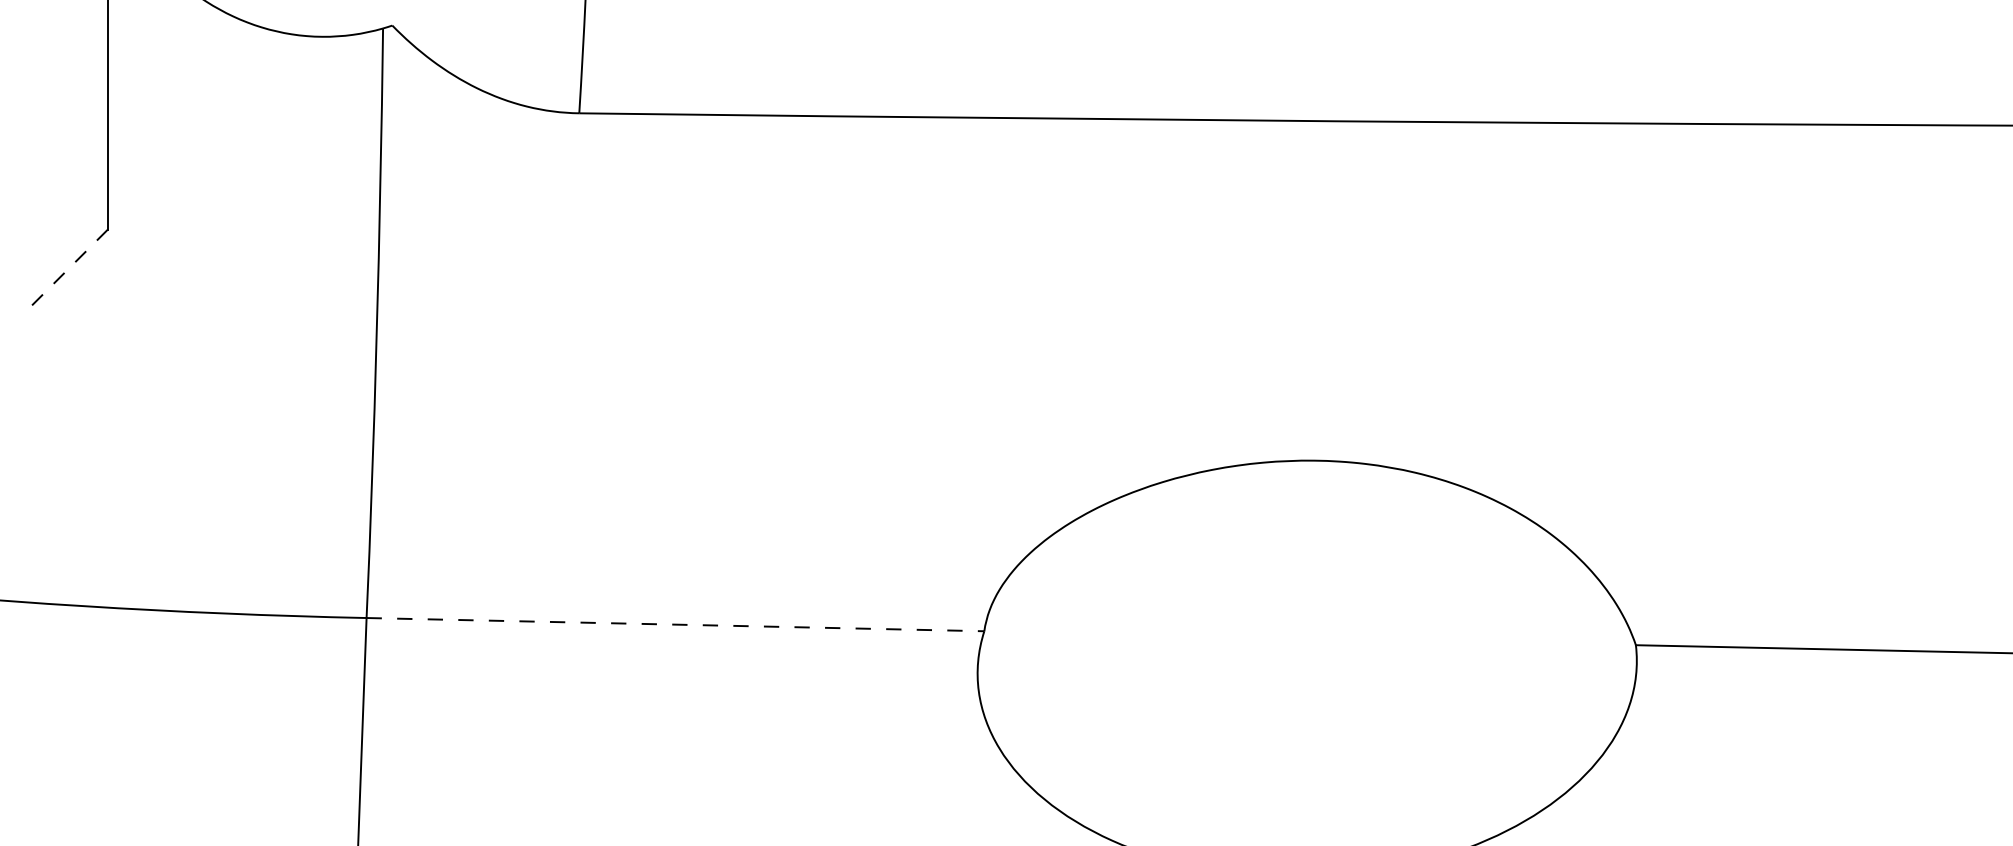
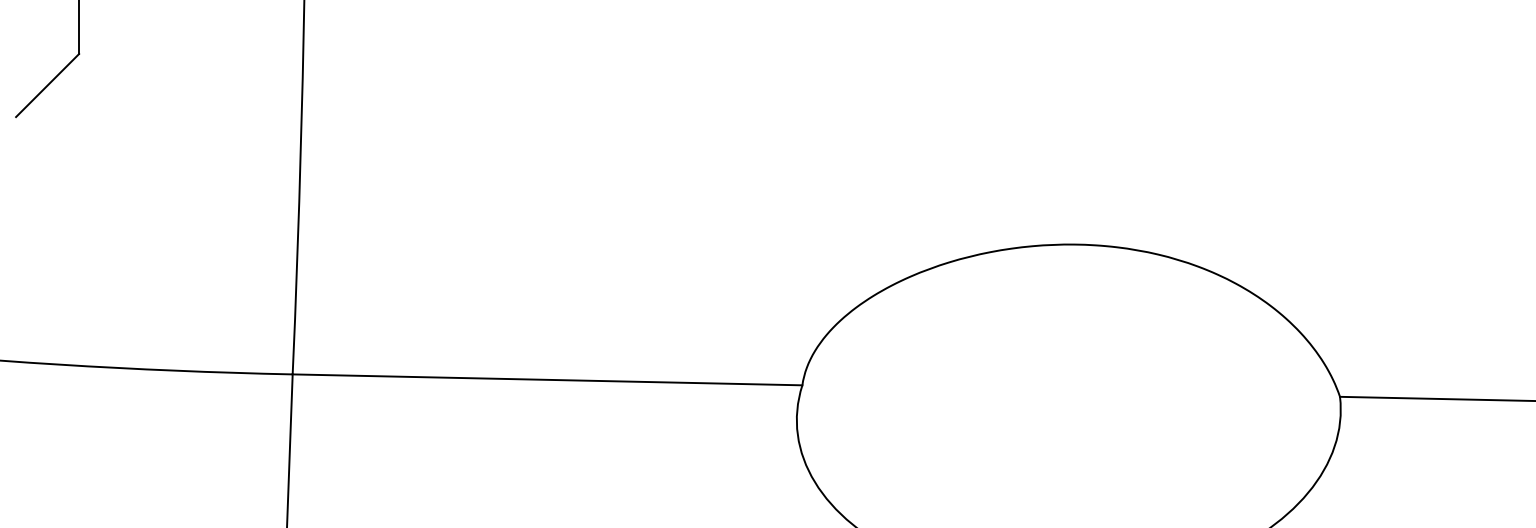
line: (69, 268) -> (47, 86), dashed -> solid
line: (675, 624) -> (547, 379), dashed -> solid

